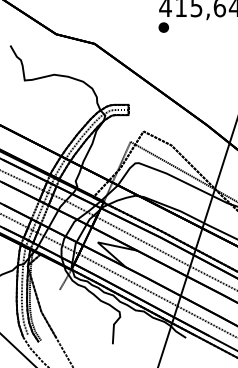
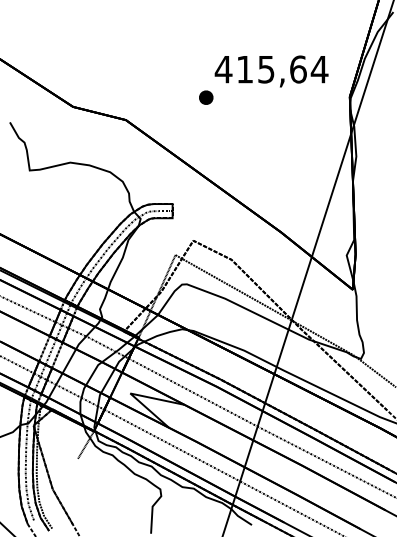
part: (164, 27) -> (206, 97), moved

